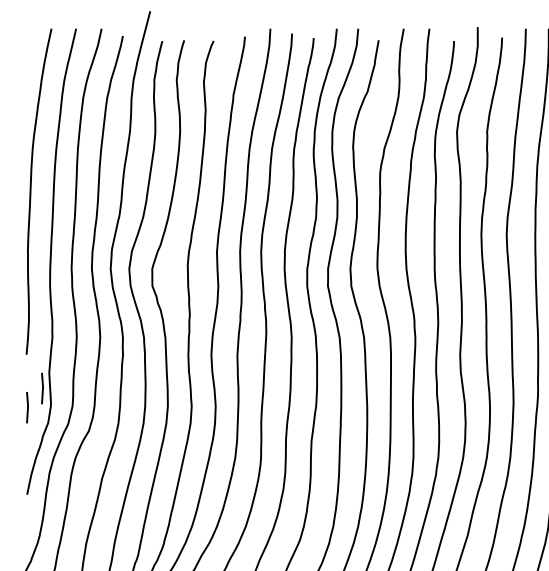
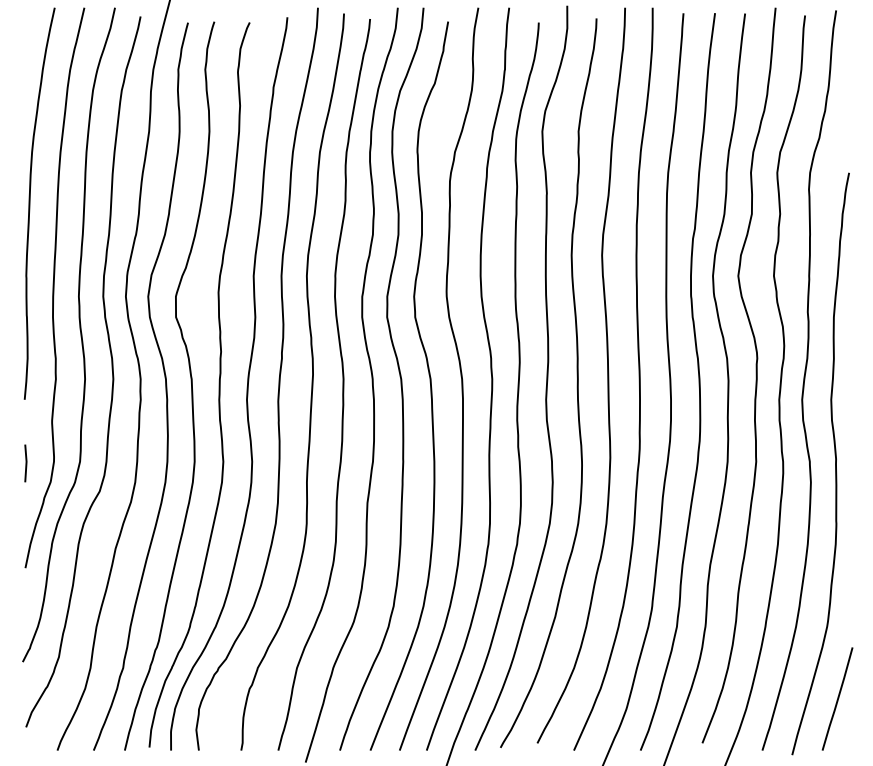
line: (42, 388) -> (43, 440), removed

